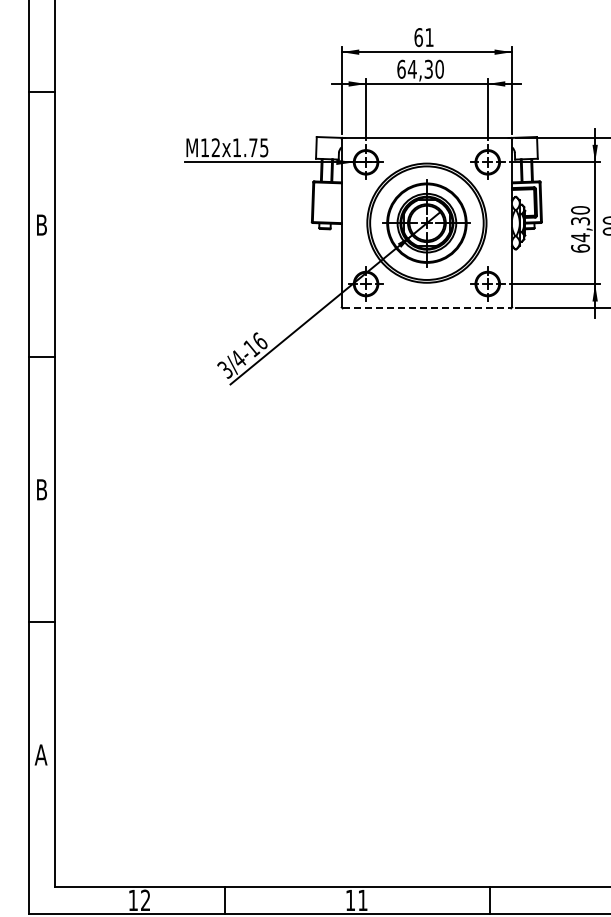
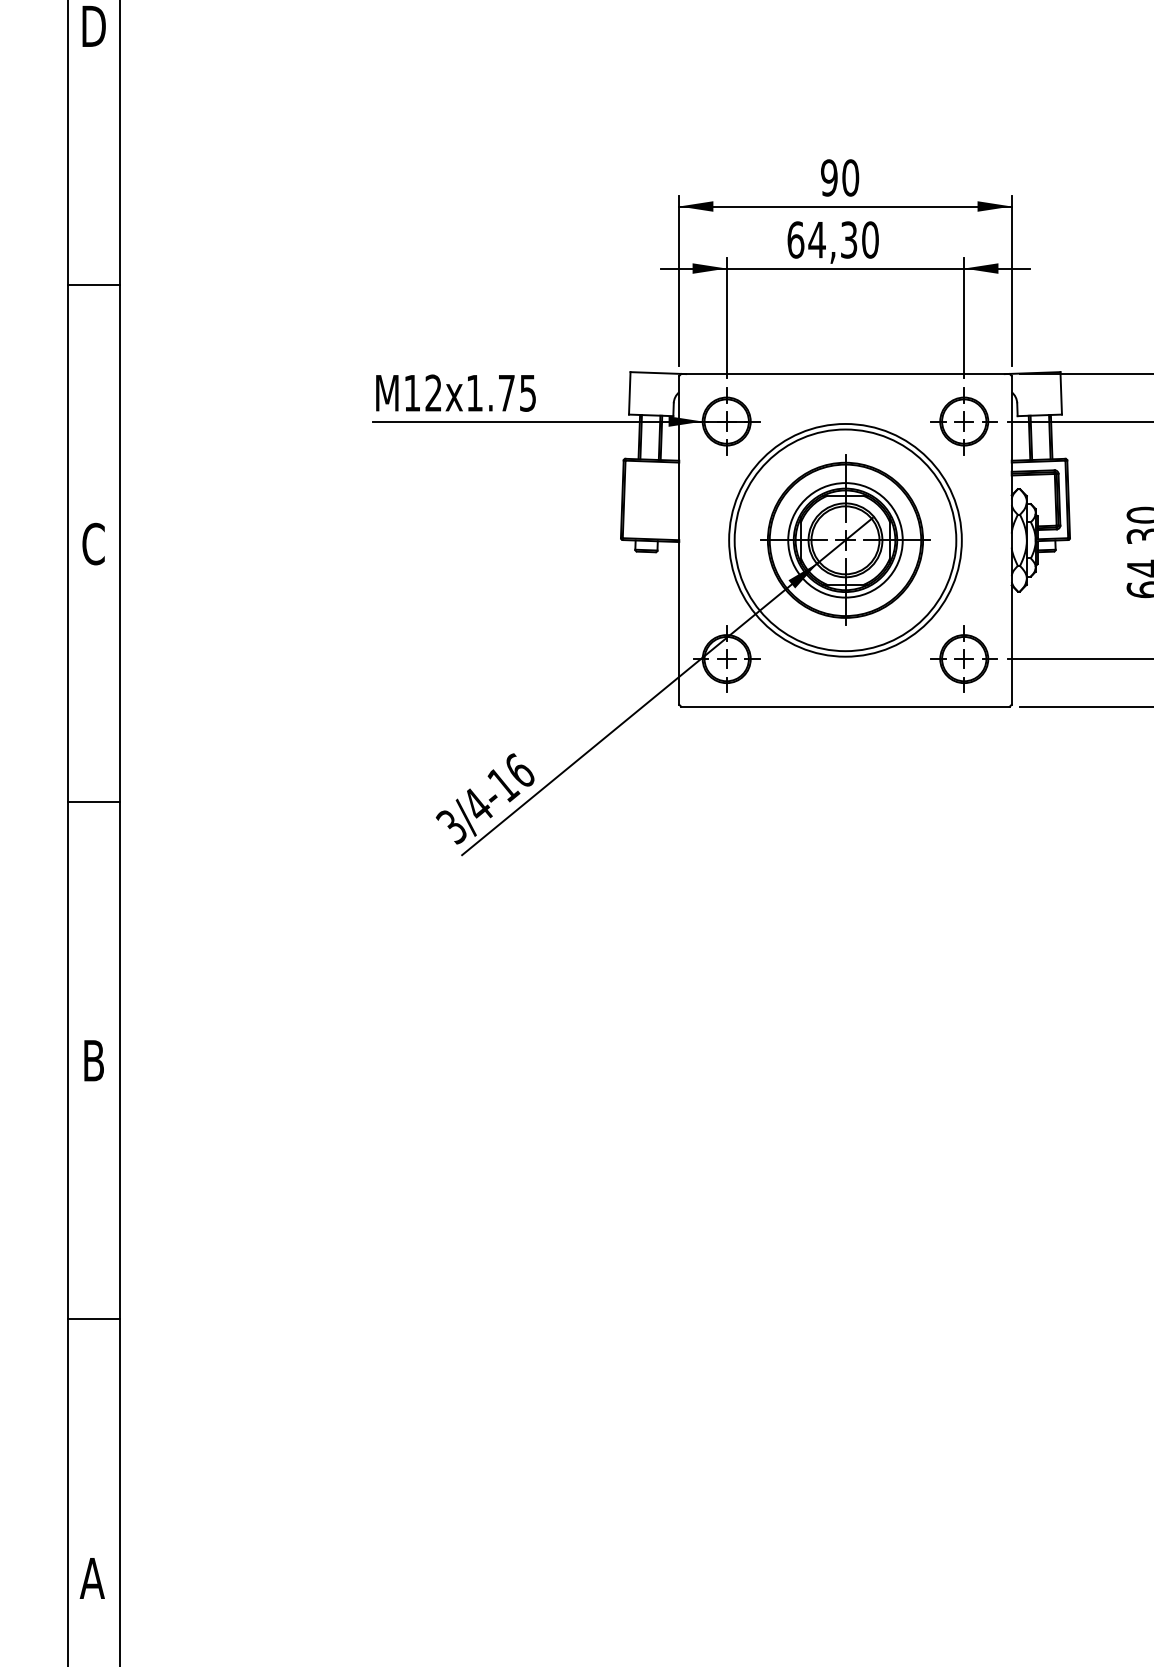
text: (423, 37) -> (838, 177), 61 -> 90
text: (41, 224) -> (93, 542), B -> C
line: (427, 308) -> (846, 706), dashed -> solid

